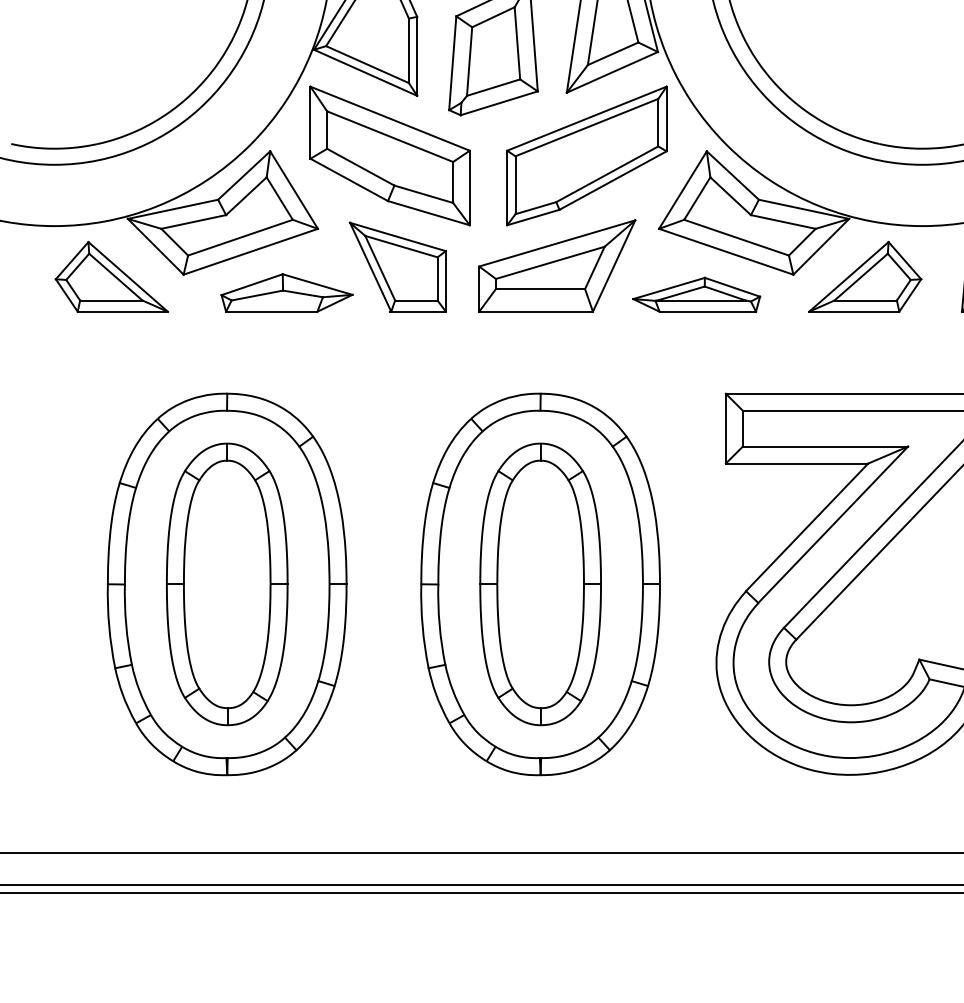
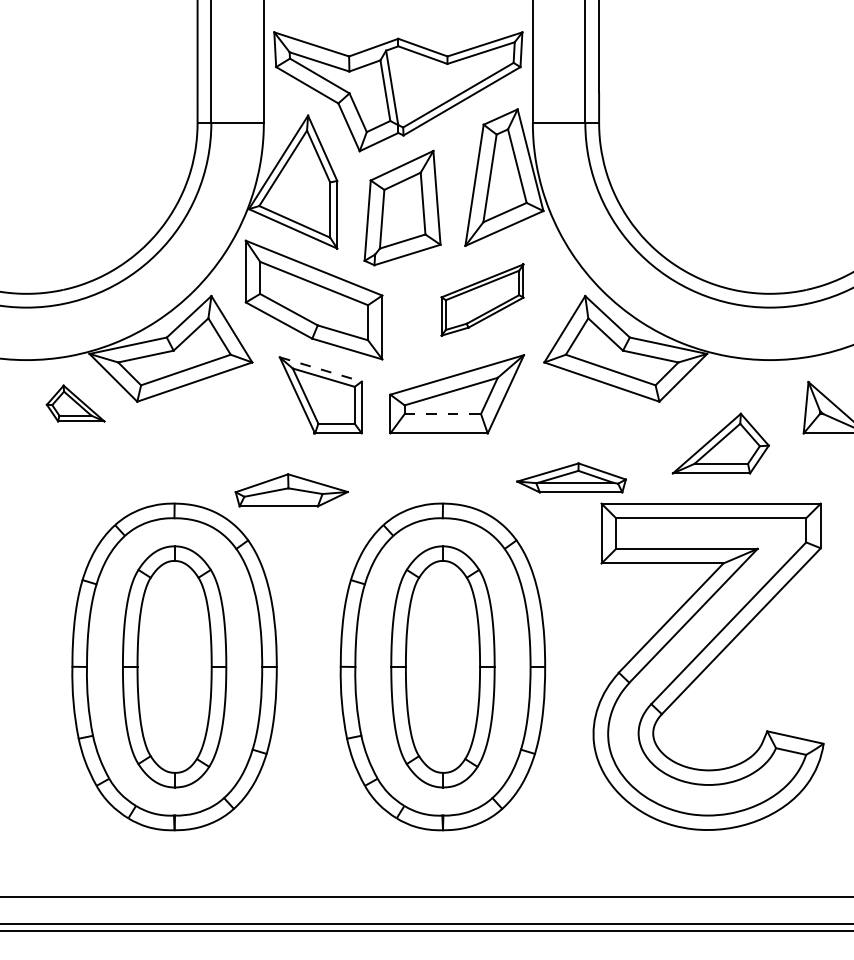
part: (586, 155) -> (482, 299), size x0.6
line: (397, 237) -> (320, 369), solid -> dashed
part: (111, 276) -> (75, 403), size x0.6
part: (864, 276) -> (720, 443), moved
line: (541, 289) -> (443, 414), solid -> dashed
part: (286, 293) -> (291, 490), moved
part: (696, 294) -> (571, 477), moved

